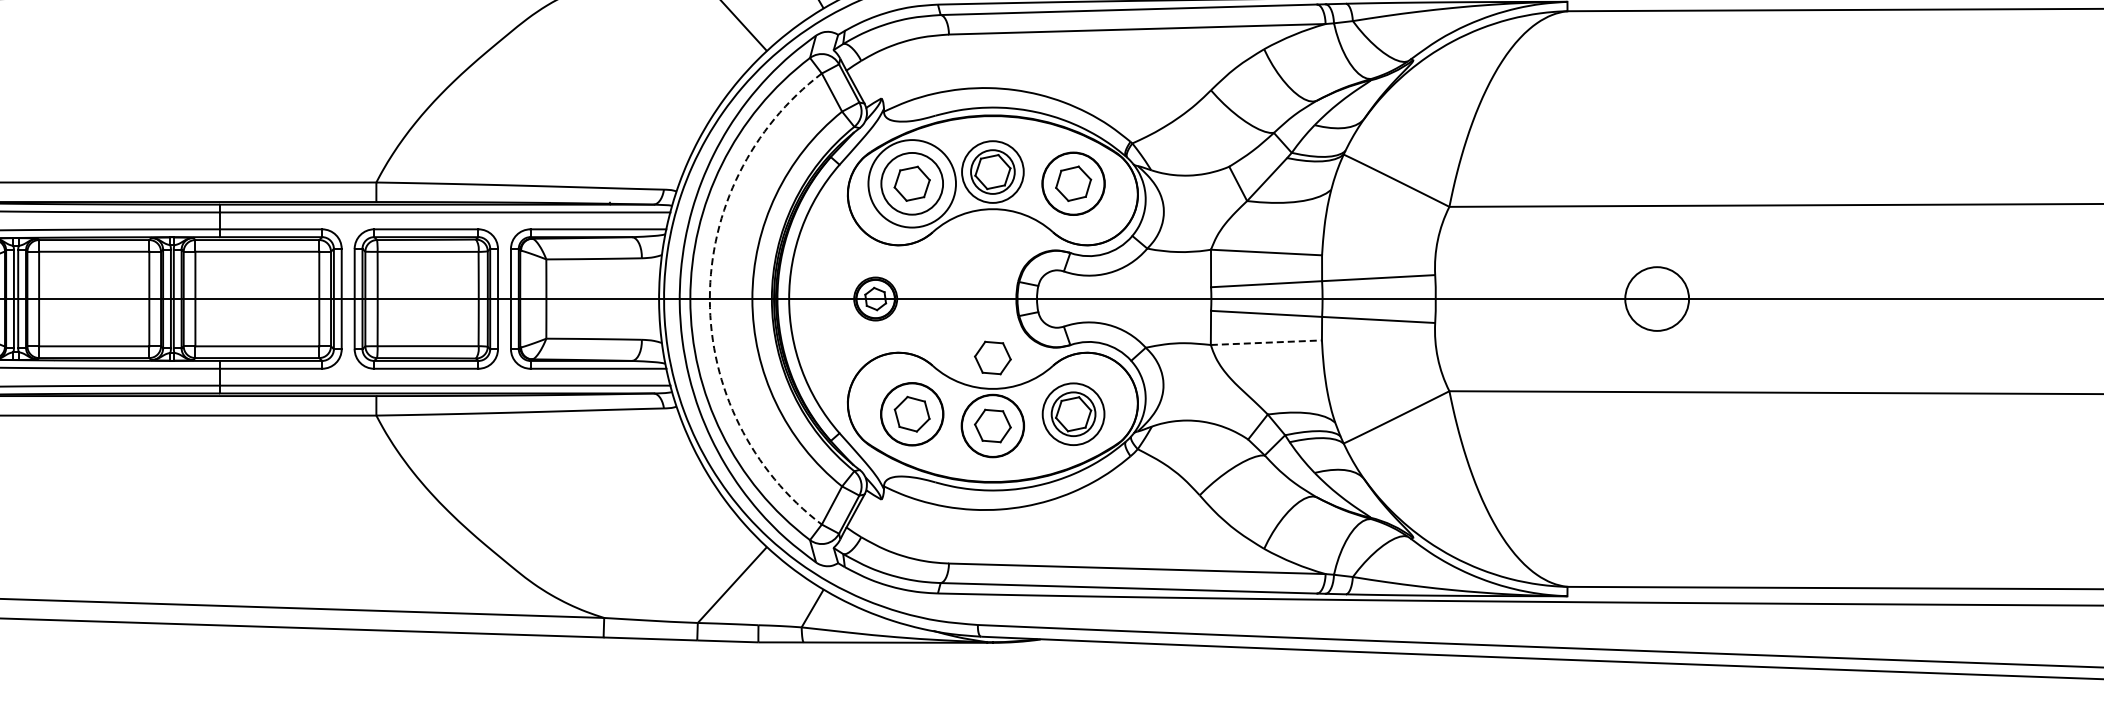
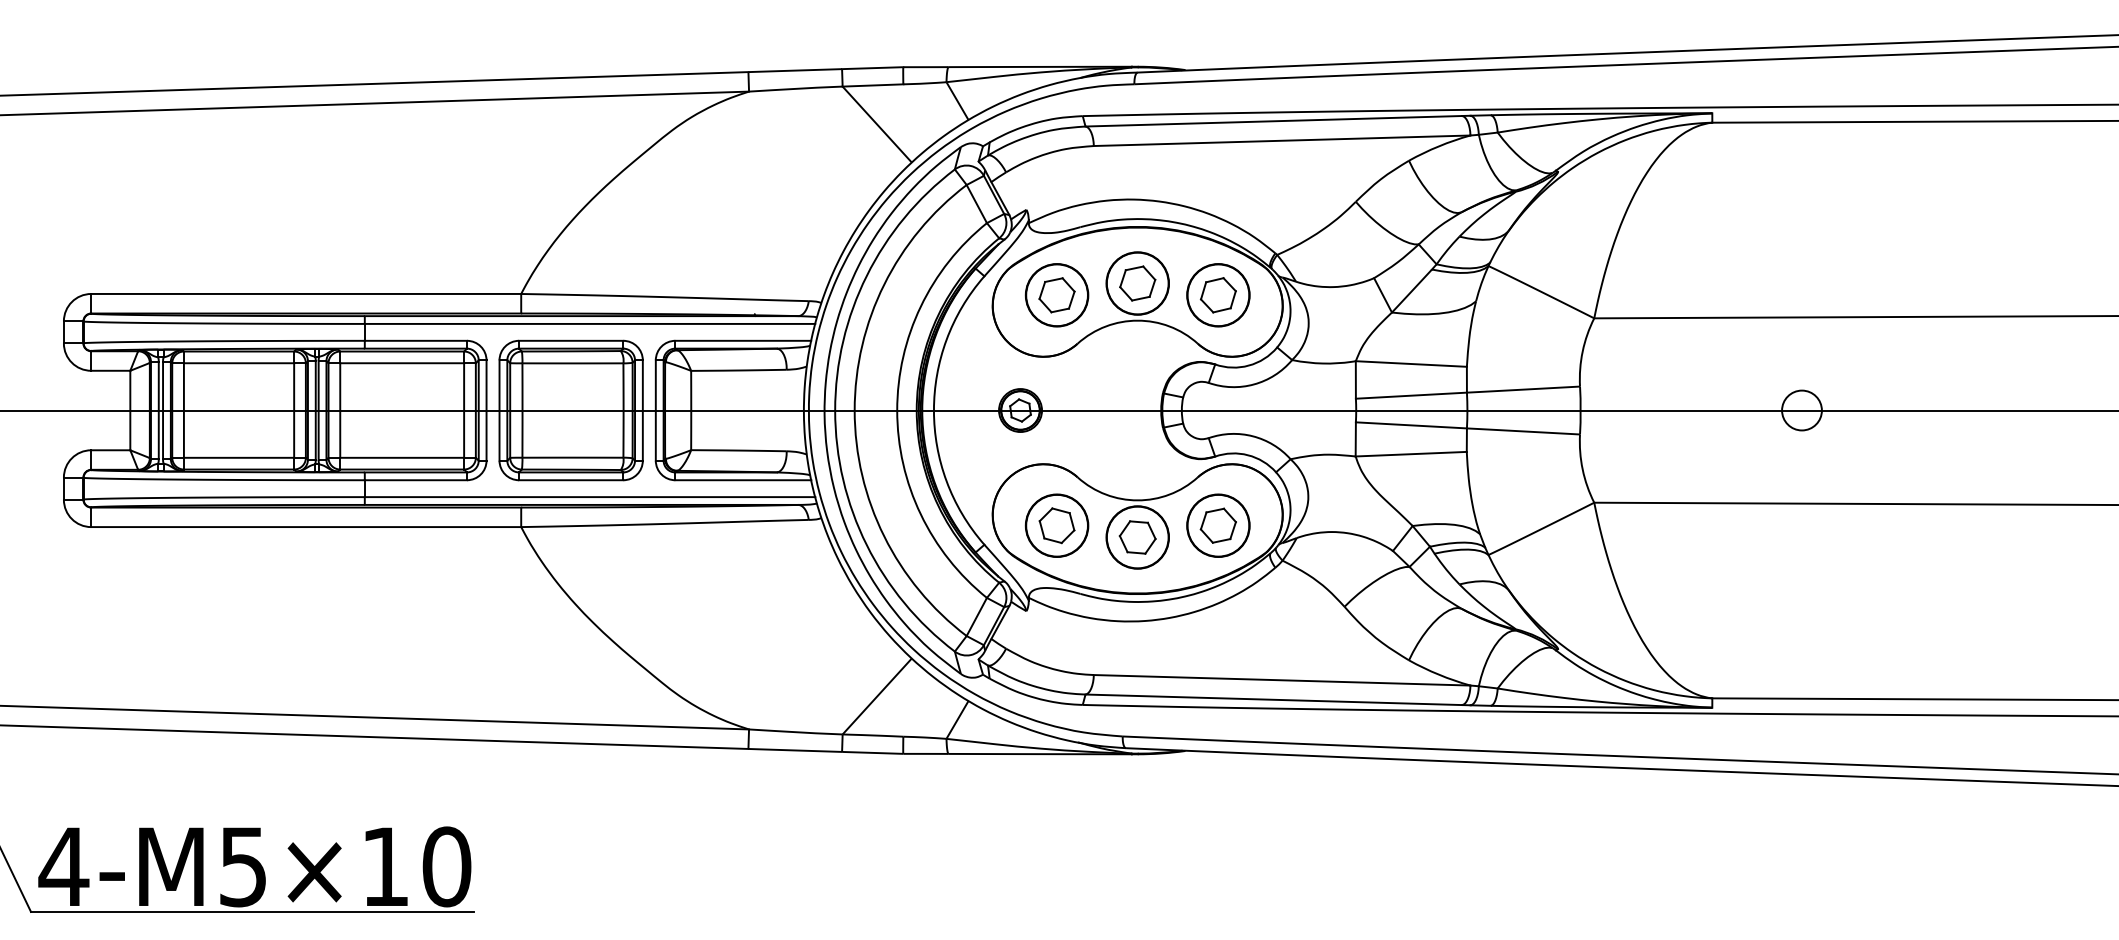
circle: (992, 172) -> (1137, 283), size x1.43
circle: (911, 184) -> (1056, 295), size x0.71
arc: (709, 299) -> (854, 410), dashed -> solid
circle: (1656, 299) -> (1801, 410), size x0.62
line: (1266, 343) -> (1411, 454), dashed -> solid
part: (992, 358) -> (1137, 469), removed
circle: (1073, 414) -> (1218, 525), size x1.43

